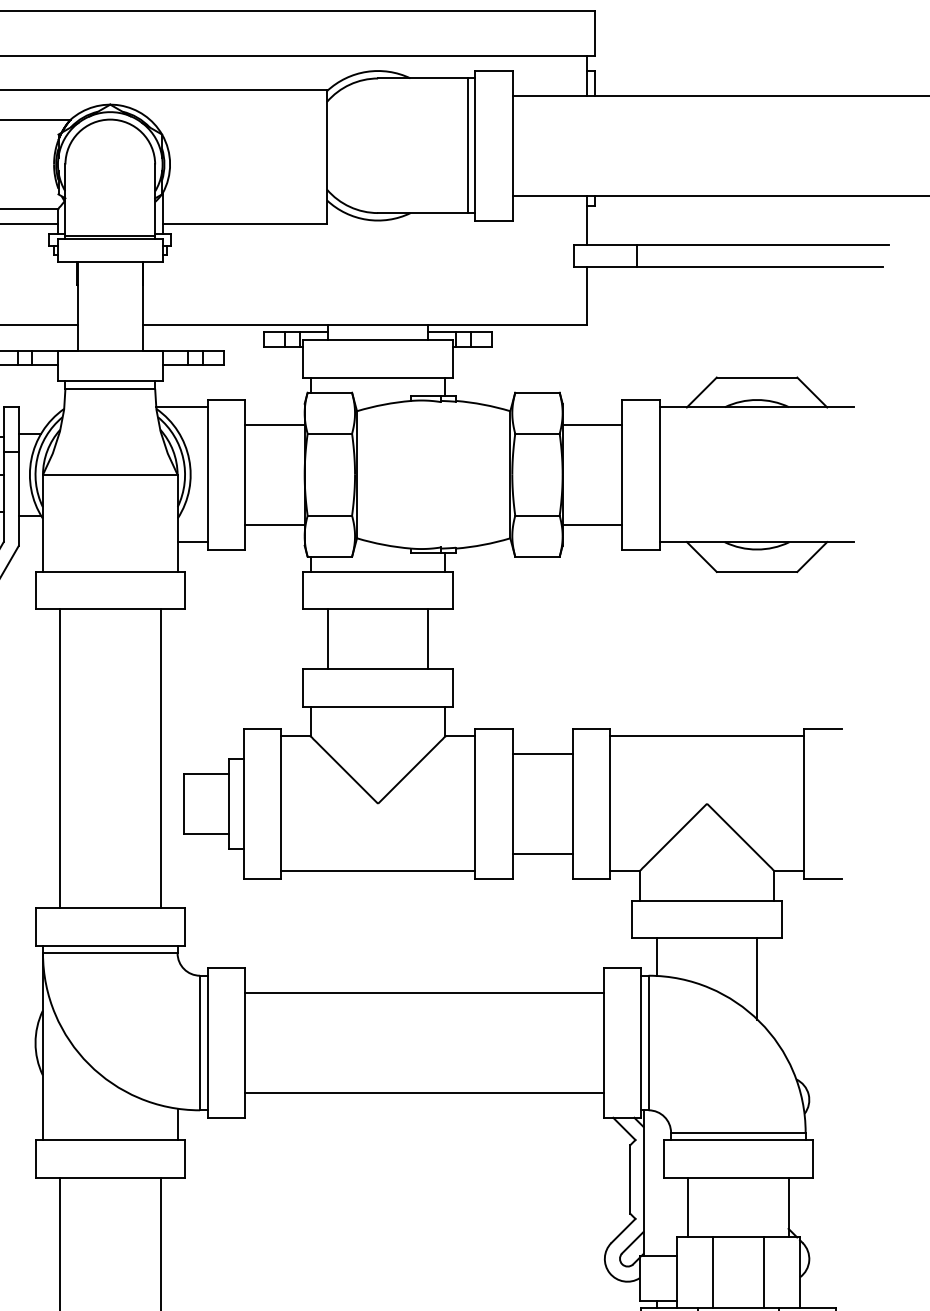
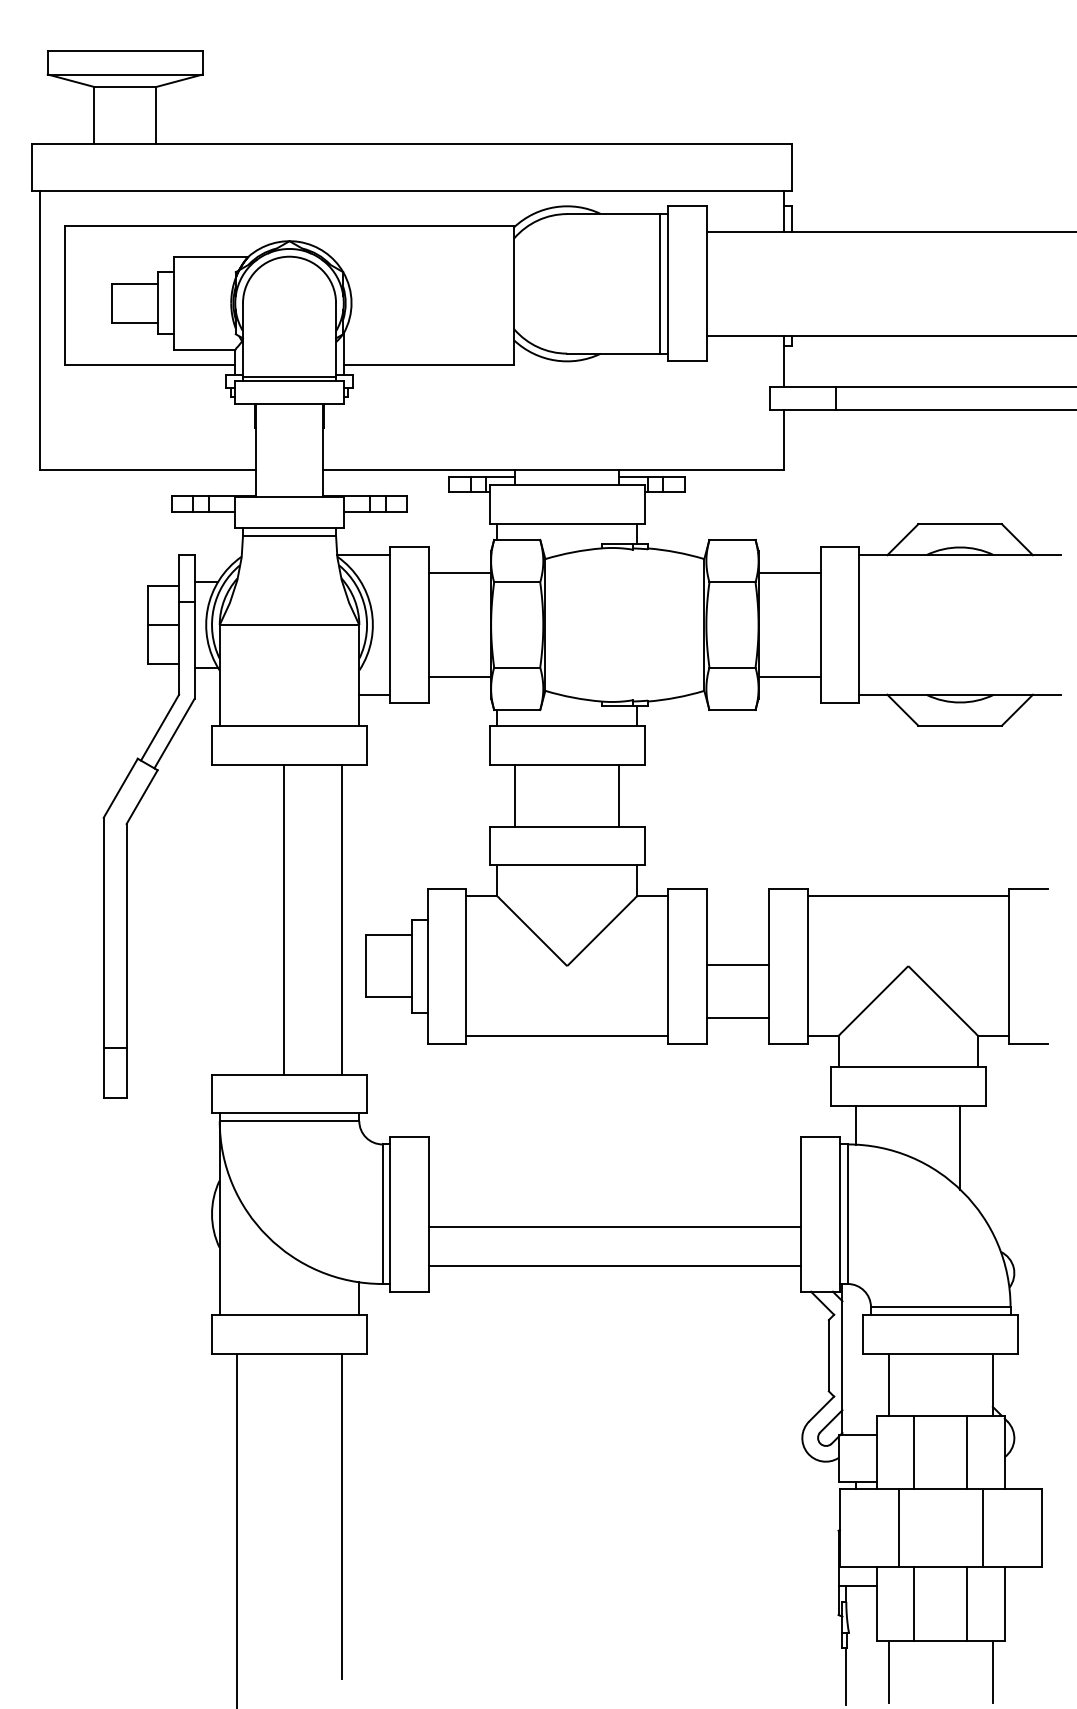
line: (542, 753) -> (737, 965), moved
line: (60, 758) -> (284, 919), moved
line: (424, 993) -> (615, 1227), moved

